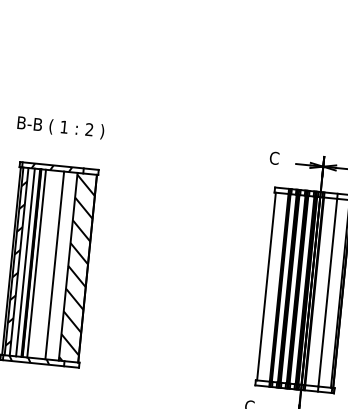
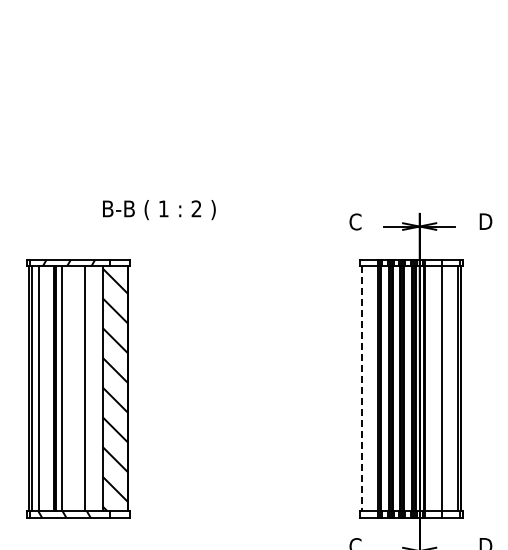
text: (60, 128) -> (159, 210), moved
line: (25, 262) -> (47, 388), removed
hatch: (16, 263) -> (35, 391), removed
line: (266, 286) -> (361, 388), solid -> dashed

